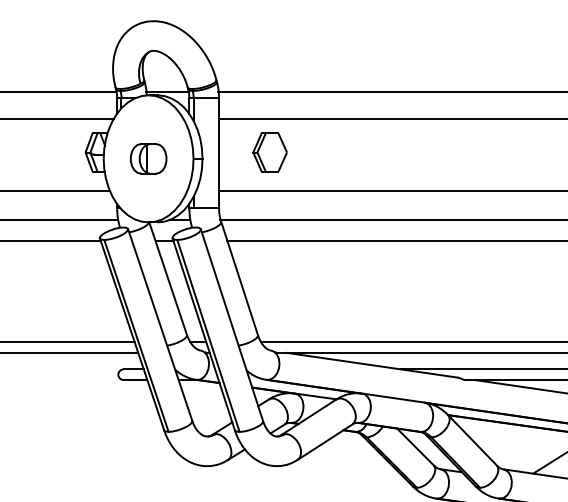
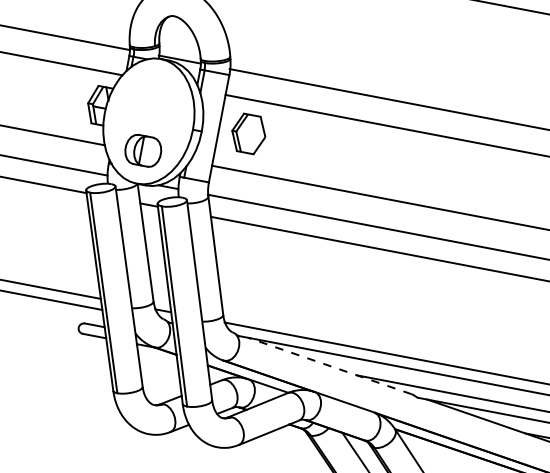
part: (269, 152) -> (248, 133), moved
part: (148, 158) -> (143, 150), moved
line: (371, 365) -> (329, 366), solid -> dashed

